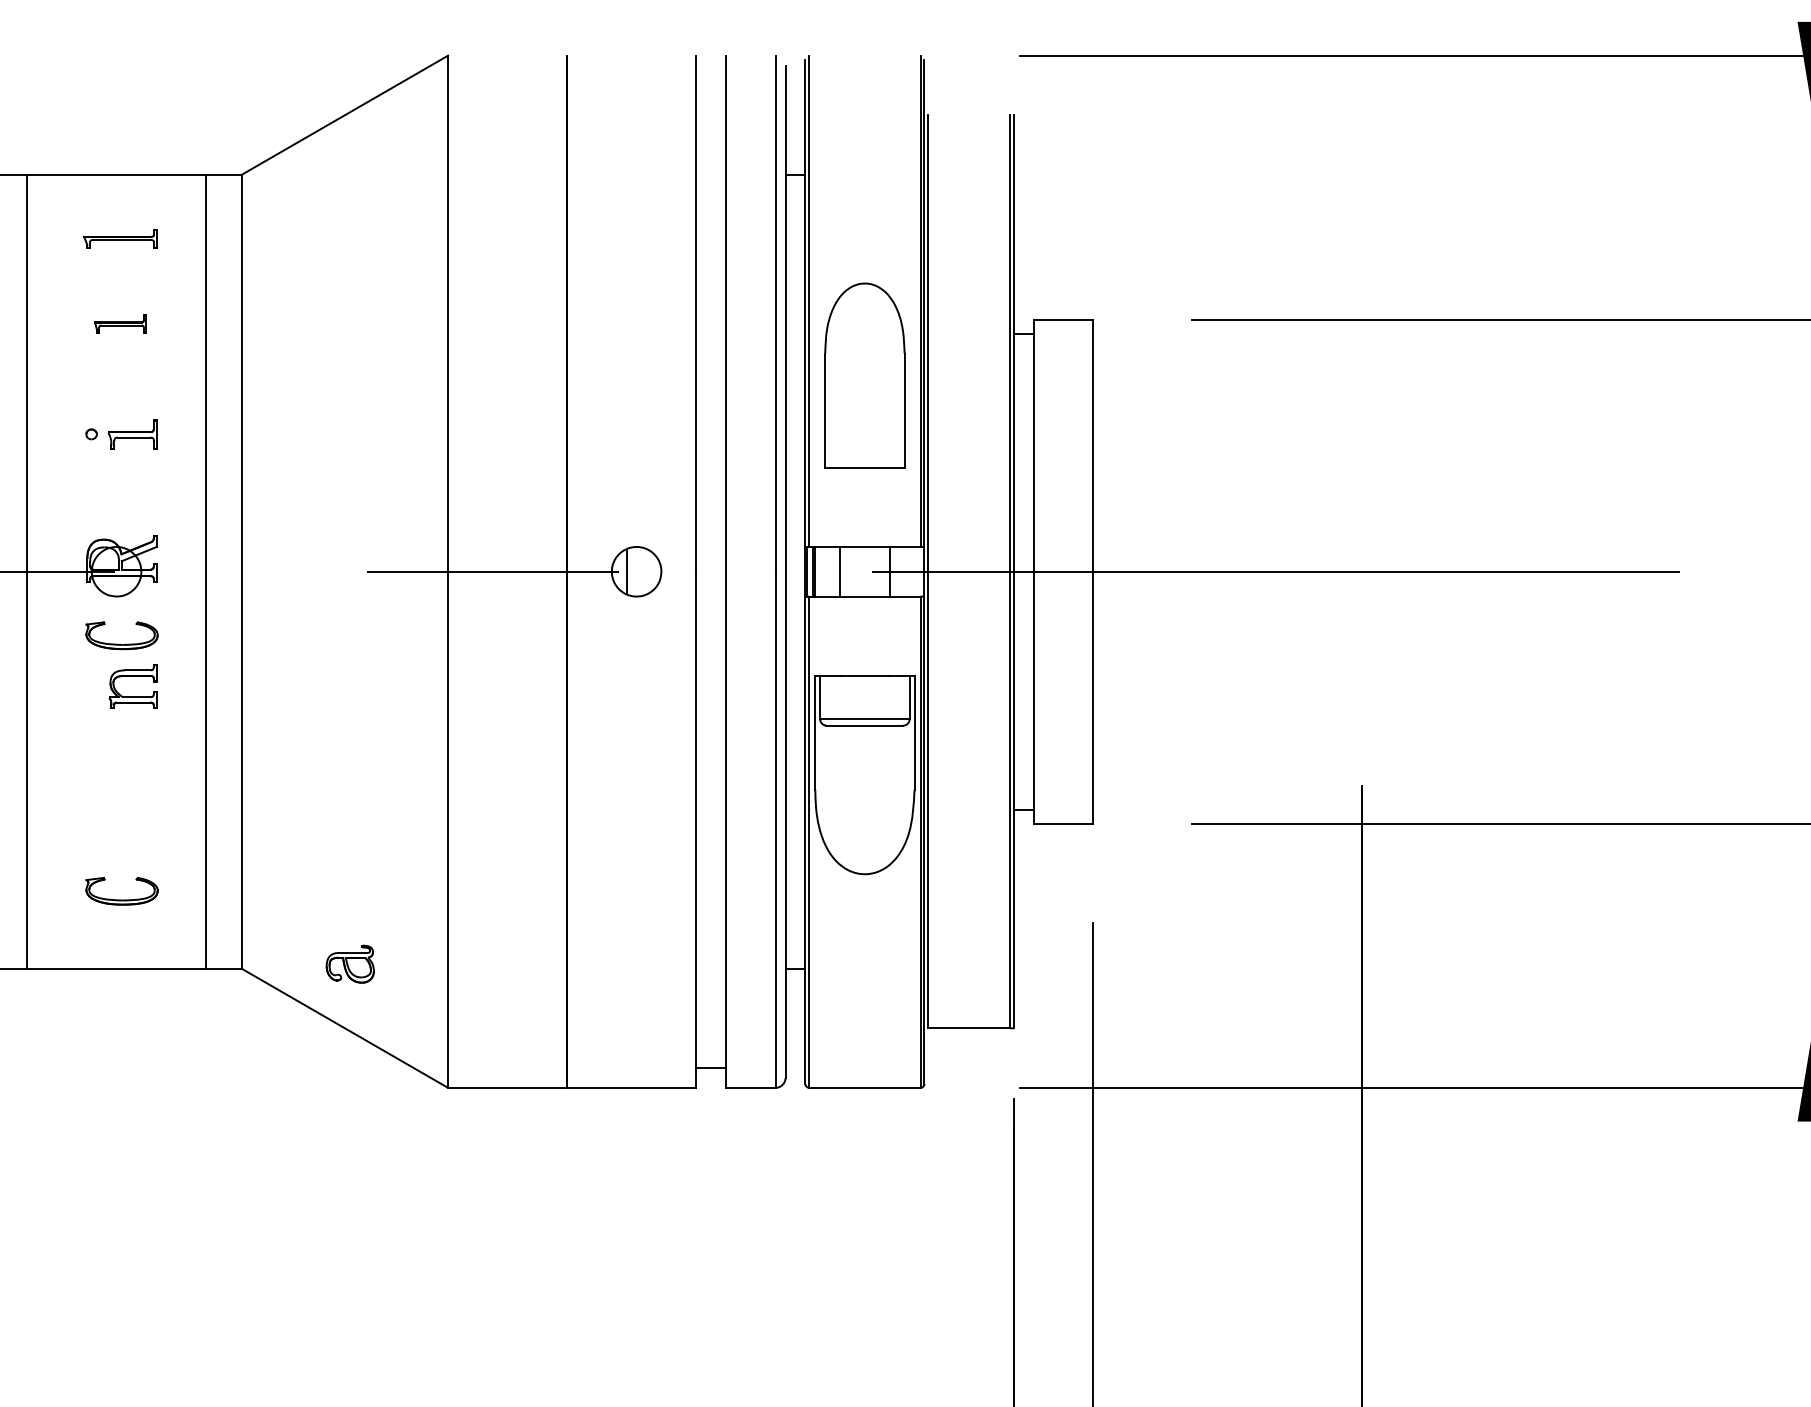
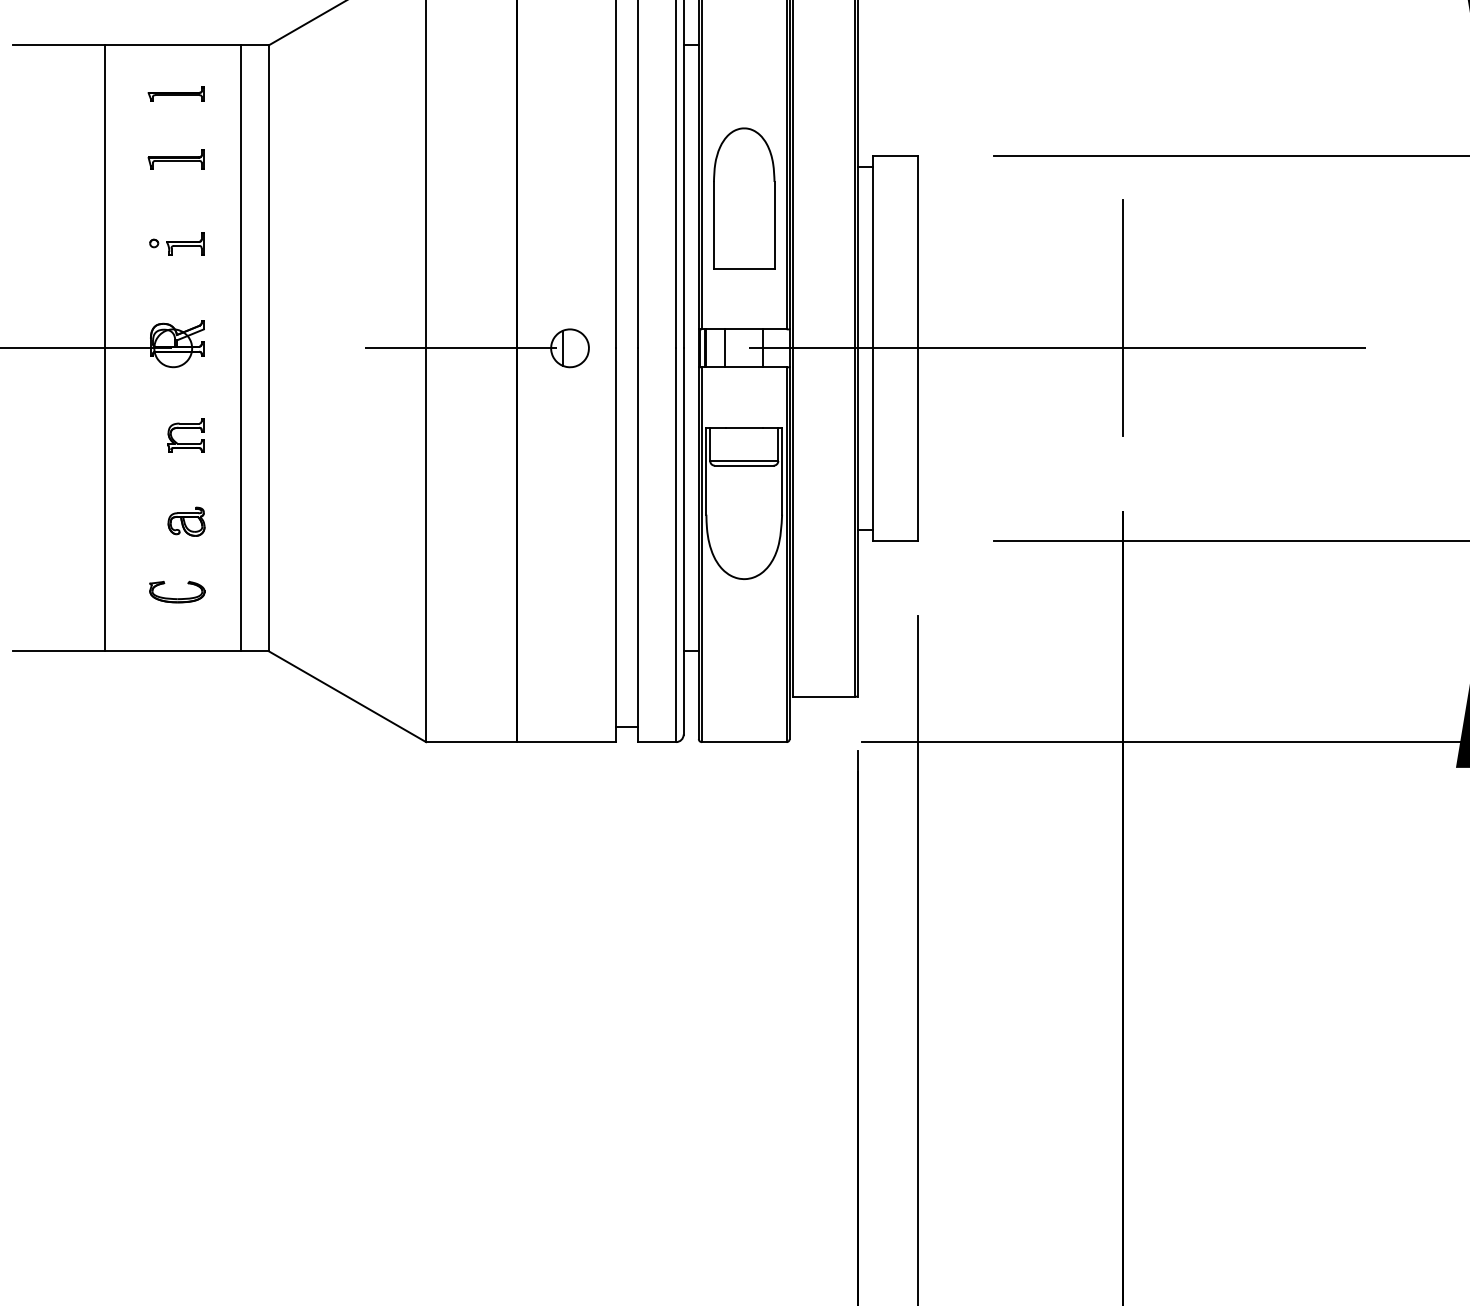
part: (119, 324) -> (175, 159), size x1.43
line: (1361, 531) -> (1123, 317), added
part: (122, 644) -> (177, 403), removed
part: (350, 963) -> (186, 521), moved

